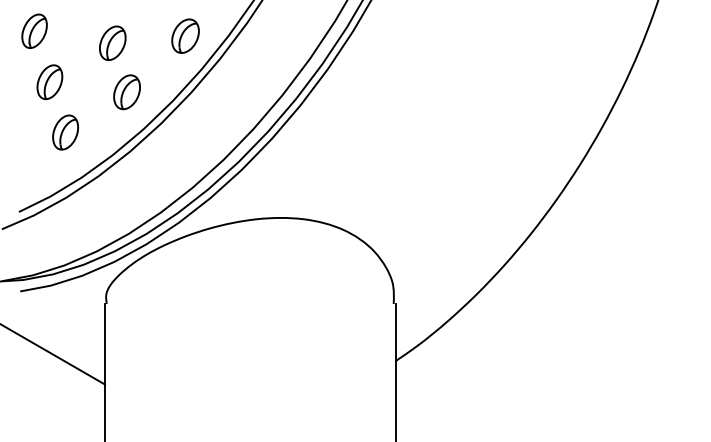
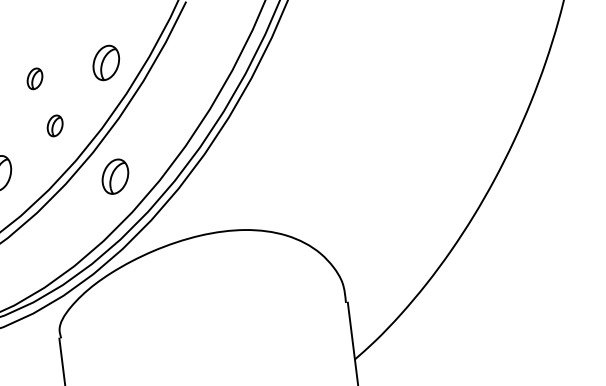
part: (112, 42) -> (34, 78), size x0.6
part: (126, 92) -> (54, 126), size x0.6
part: (180, 149) -> (115, 176), added

